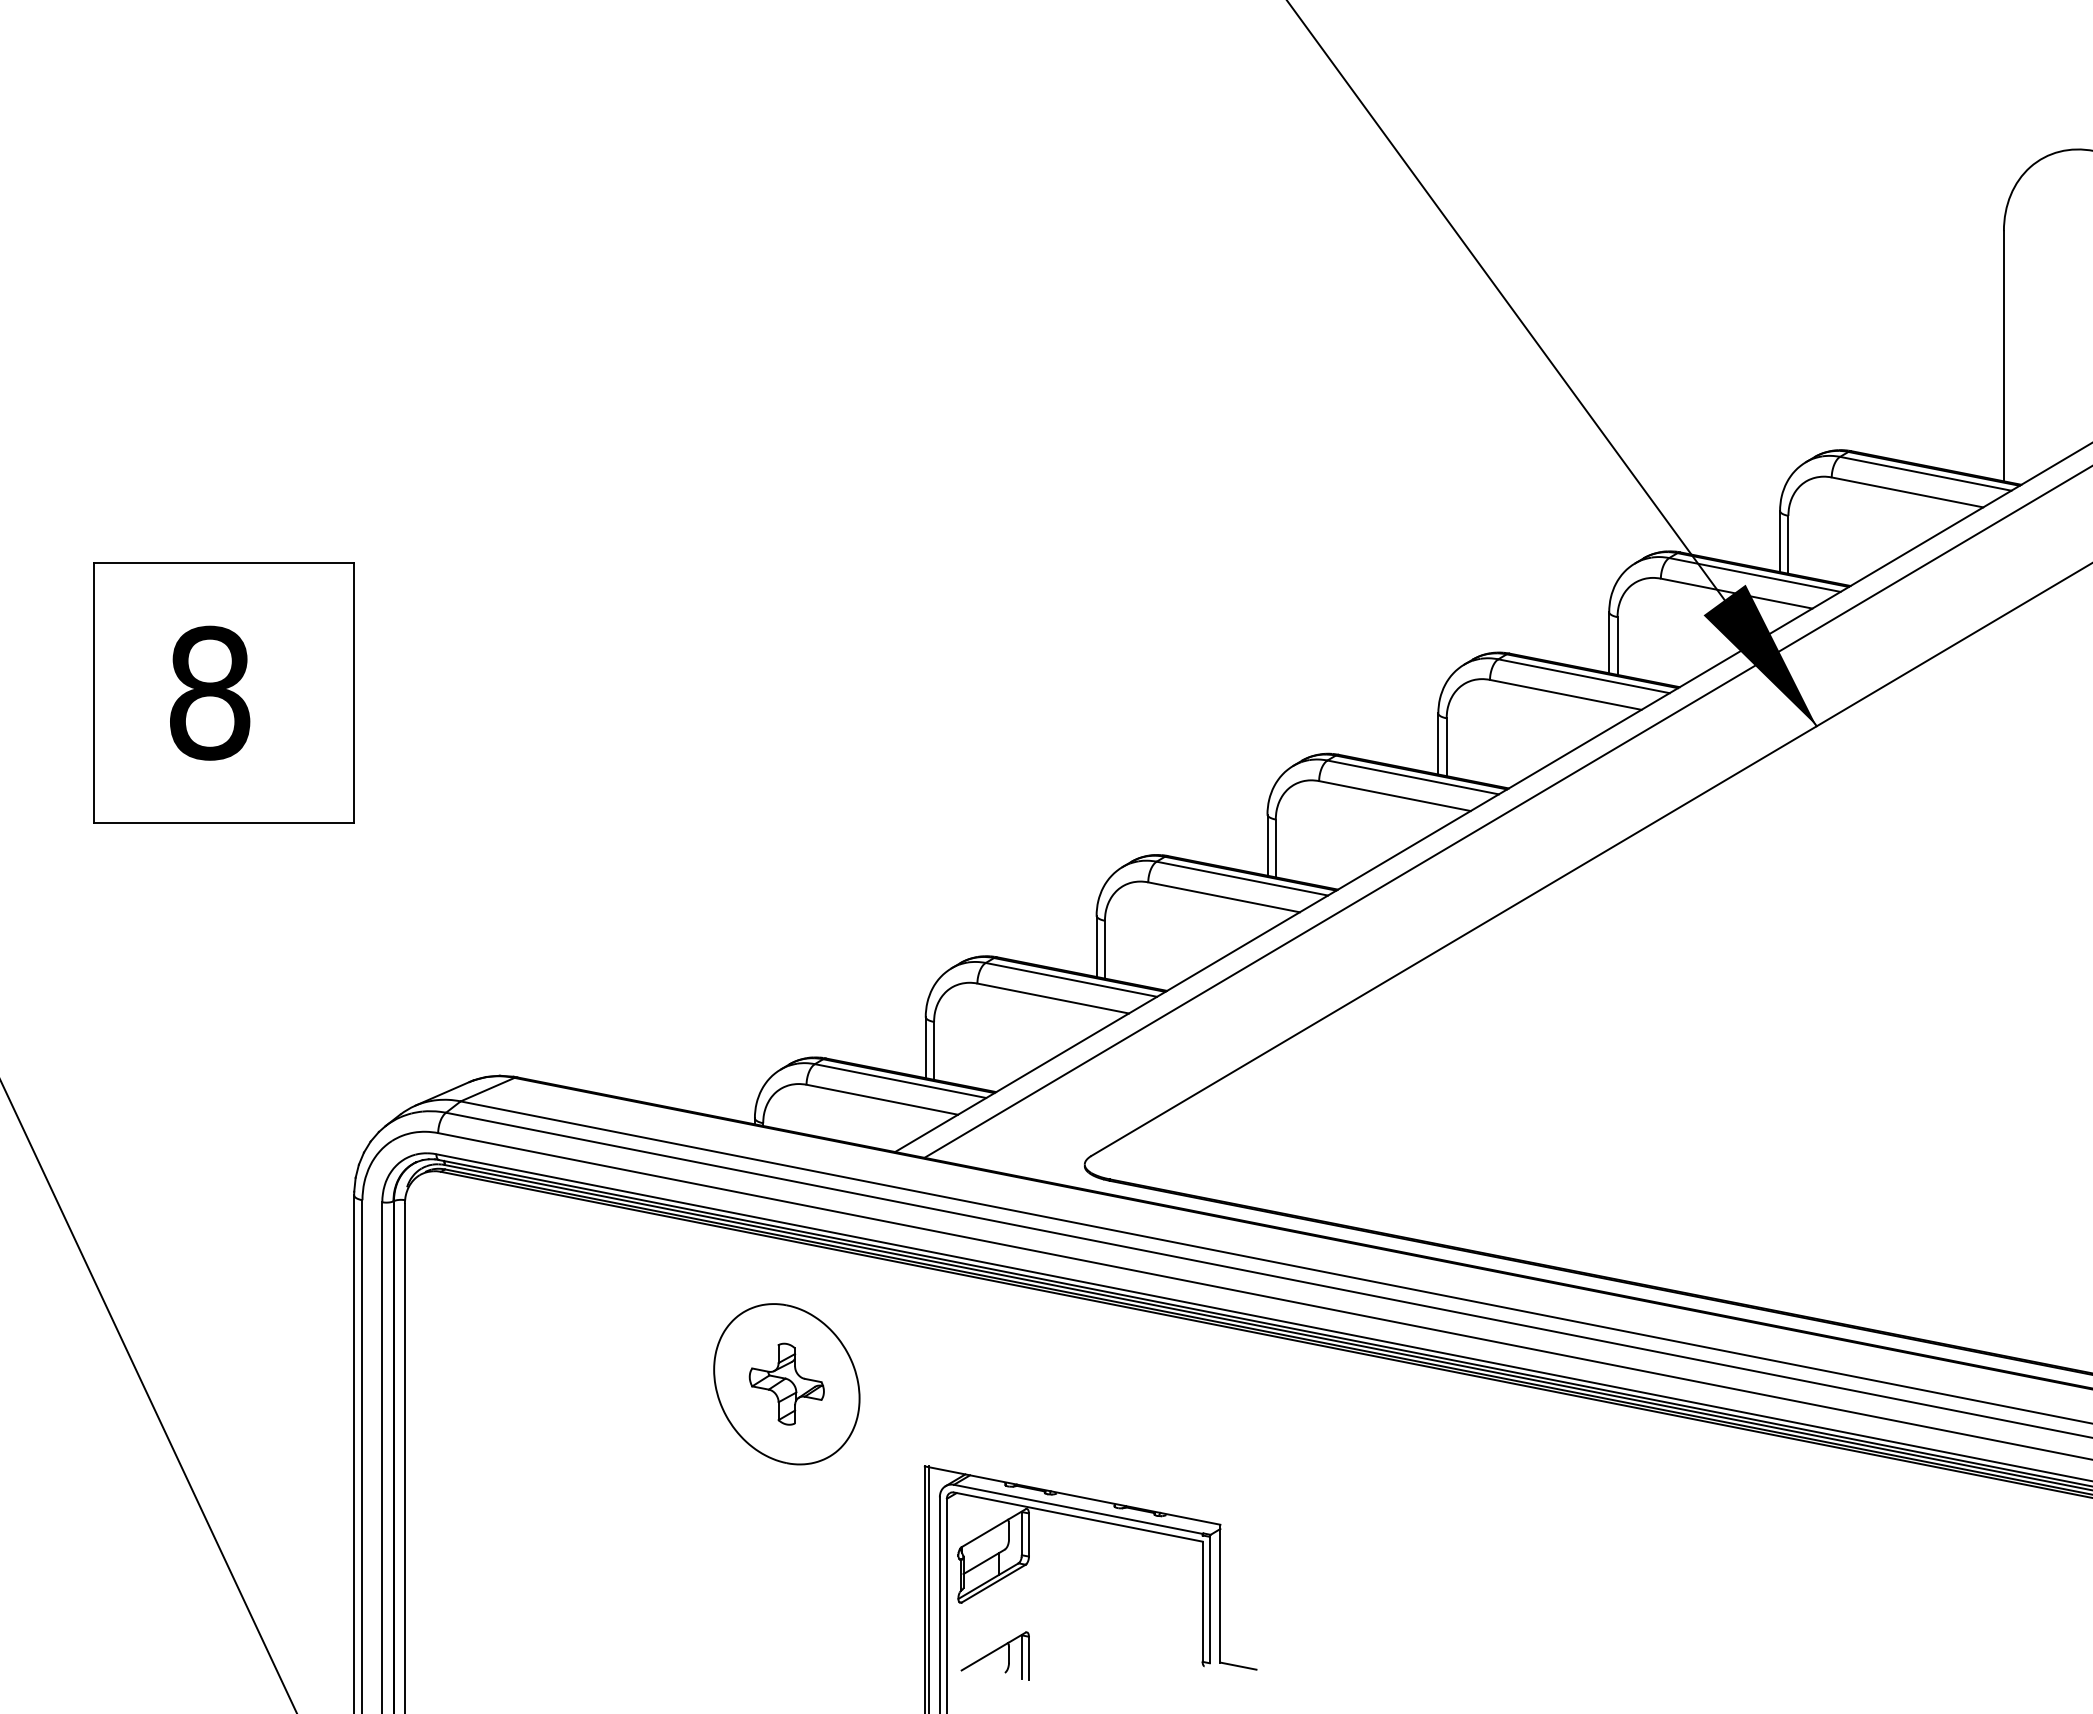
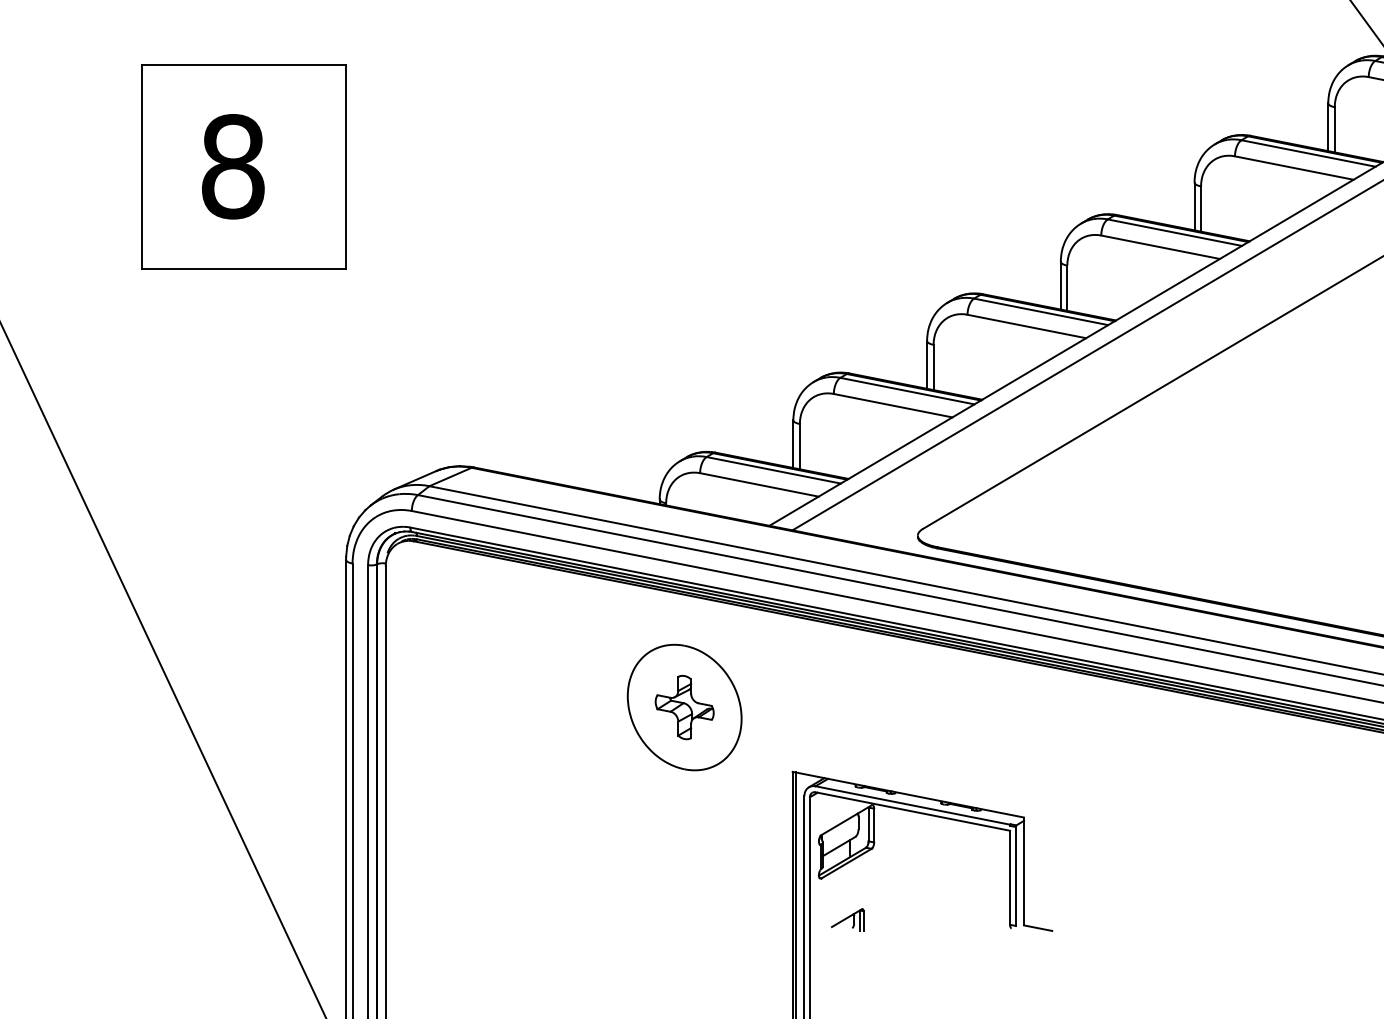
part: (994, 1655) -> (847, 919), size x0.6

